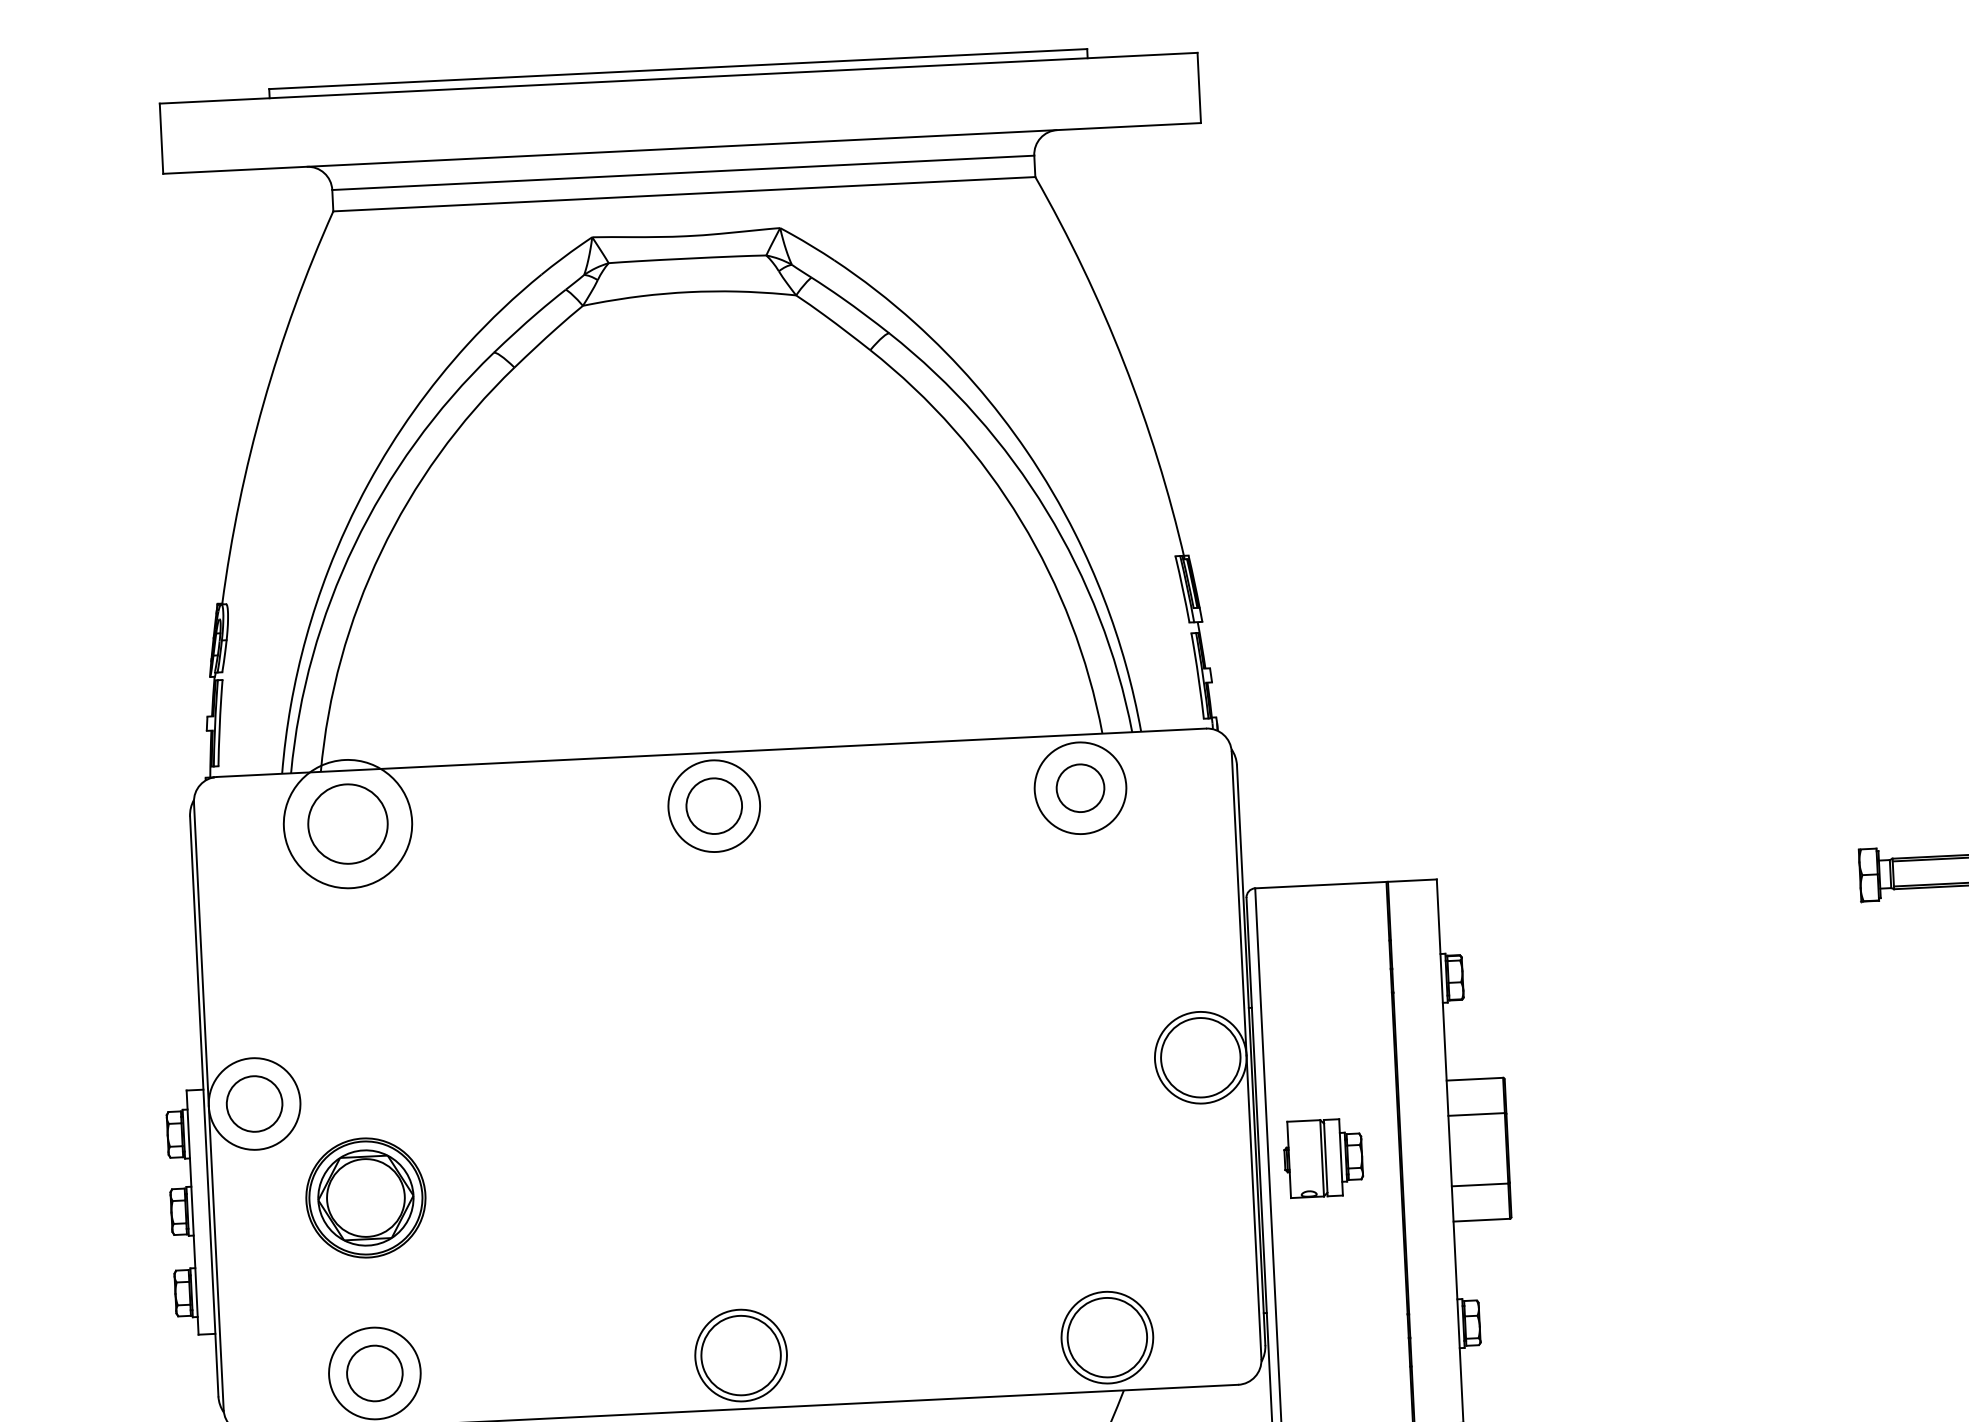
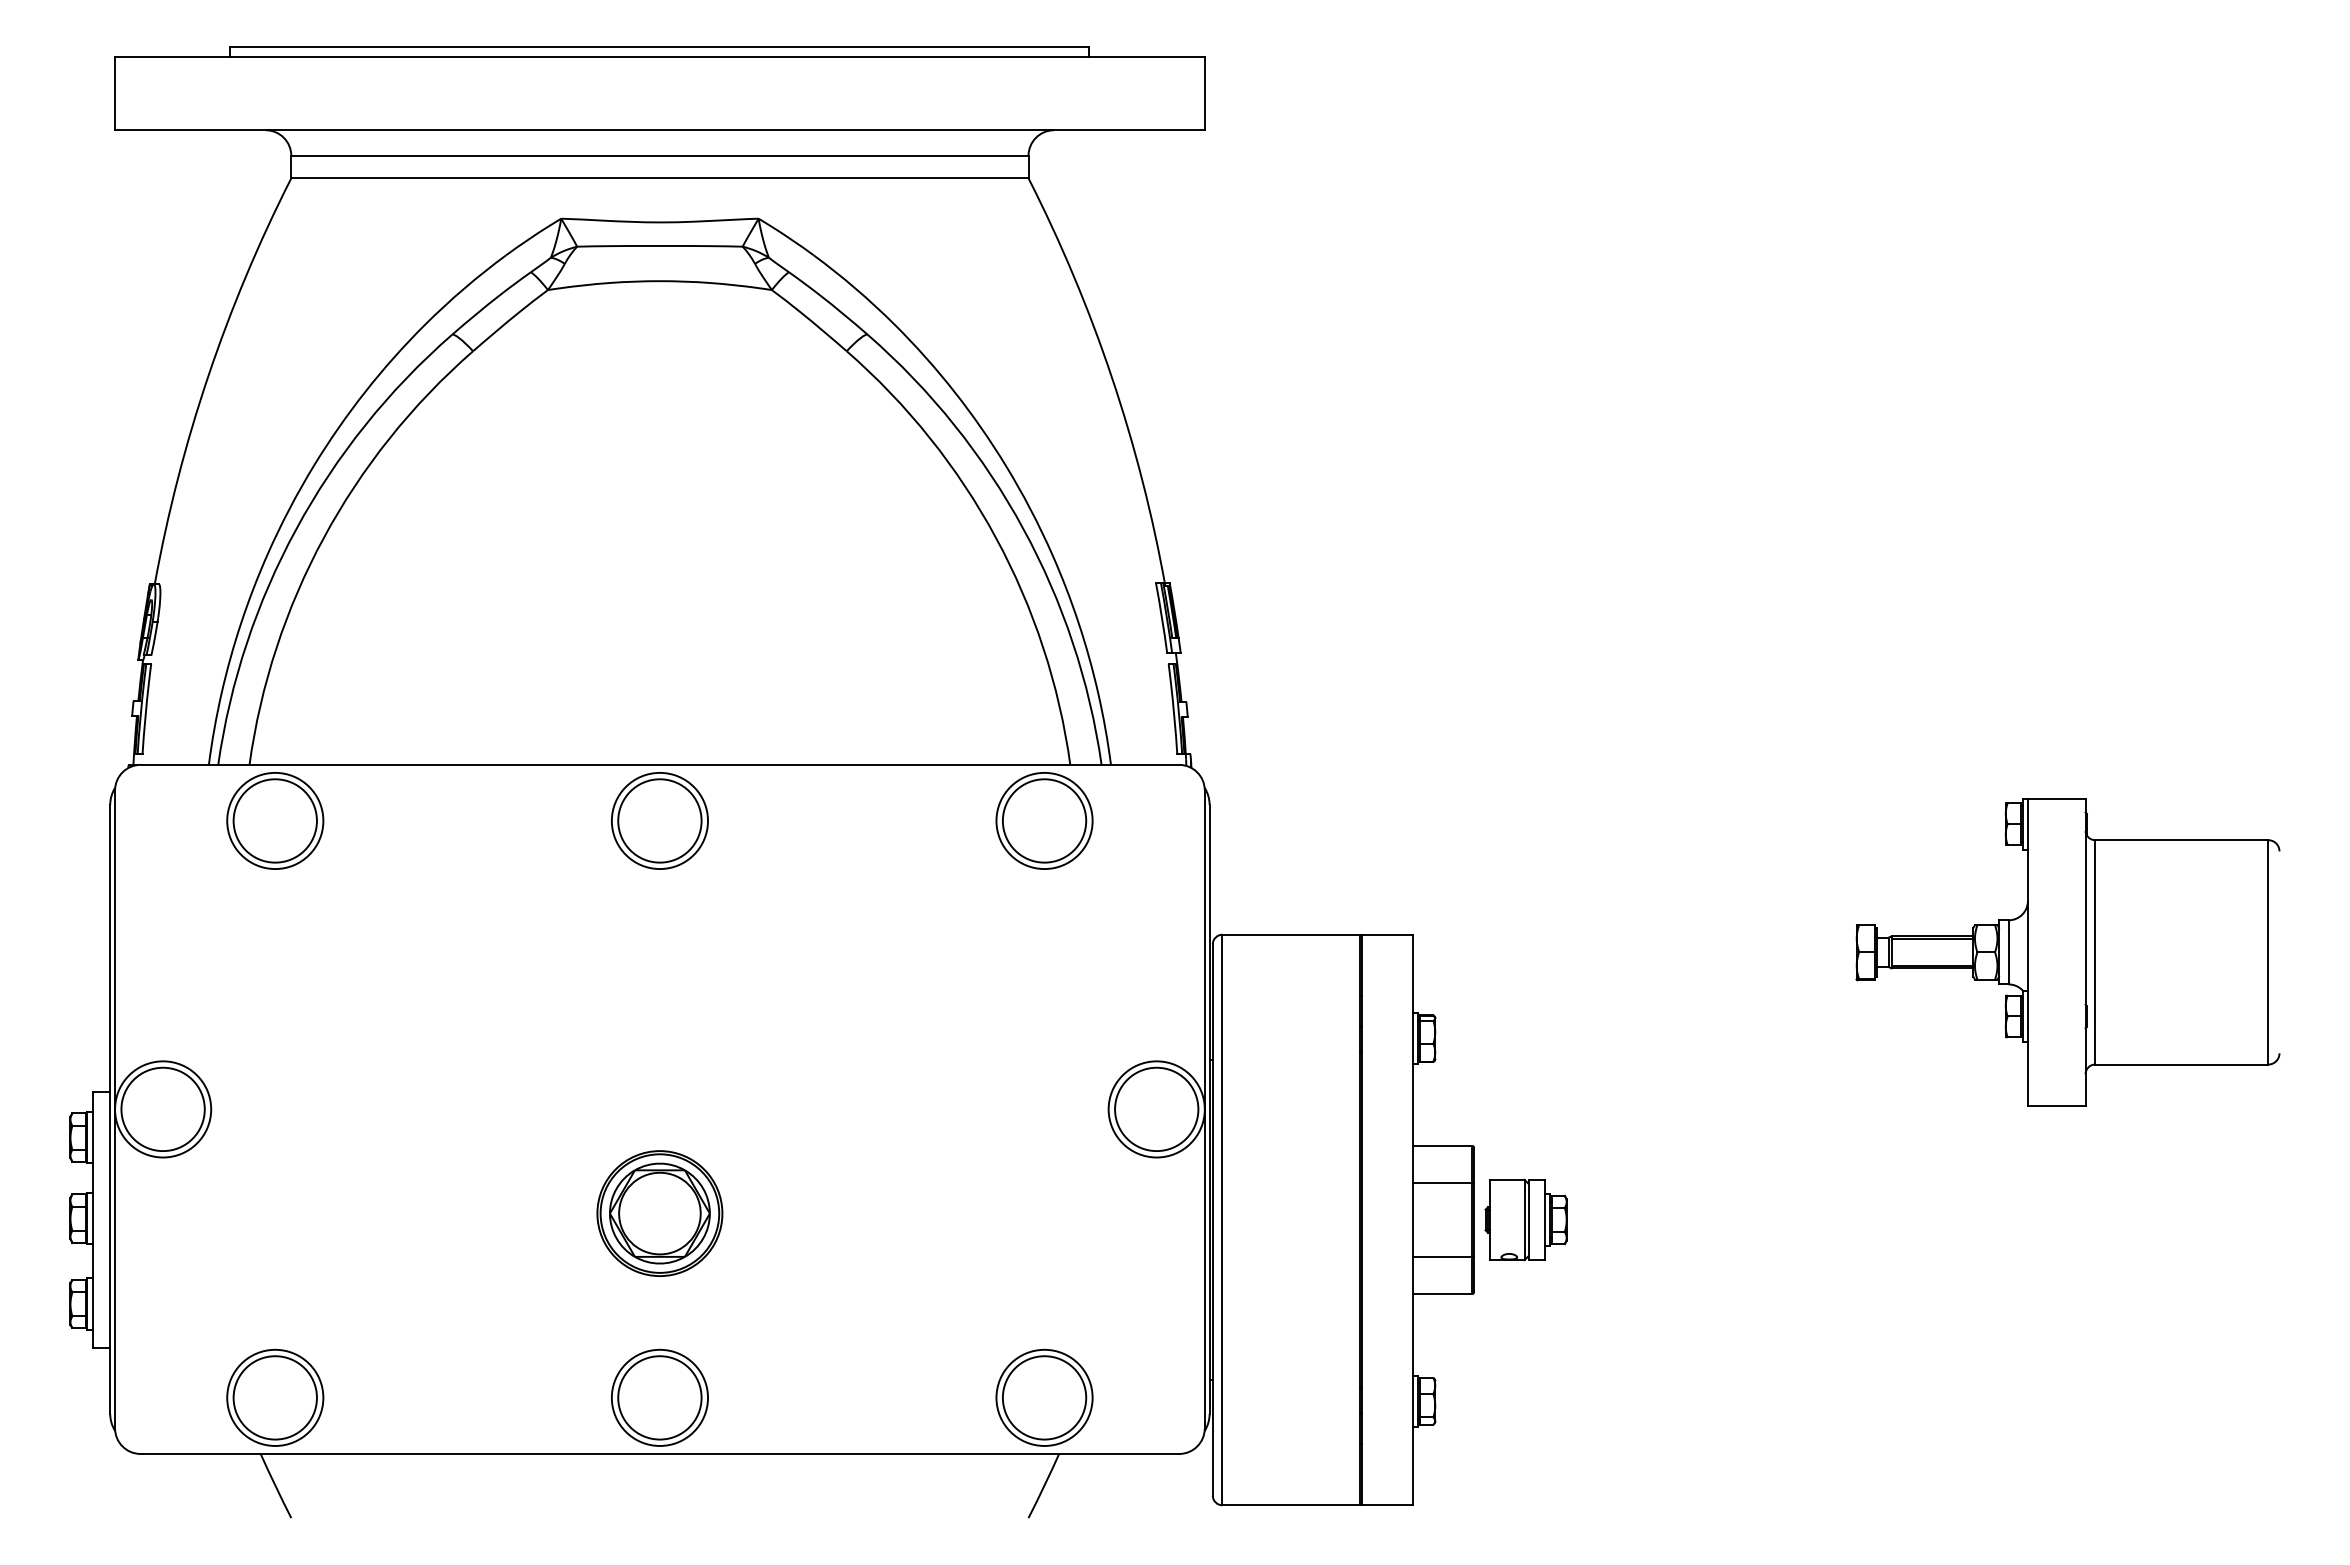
circle: (1080, 787) -> (1044, 820), size x1.67
circle: (713, 805) -> (659, 820), size x1.43
circle: (348, 823) -> (275, 820), size x0.71
circle: (254, 1104) -> (162, 1109), size x1.43
part: (1322, 1157) -> (1525, 1219), moved
part: (365, 1197) -> (659, 1213), moved
circle: (374, 1373) -> (274, 1397), size x1.43

